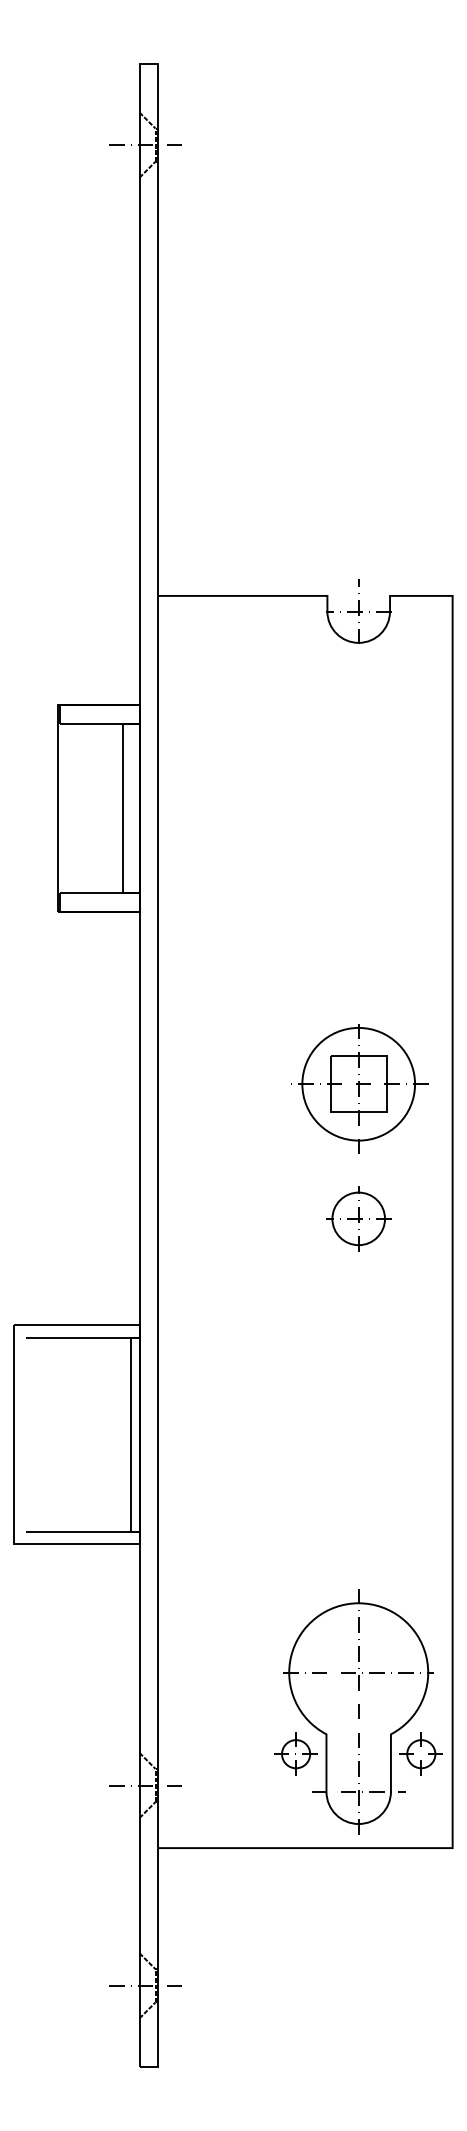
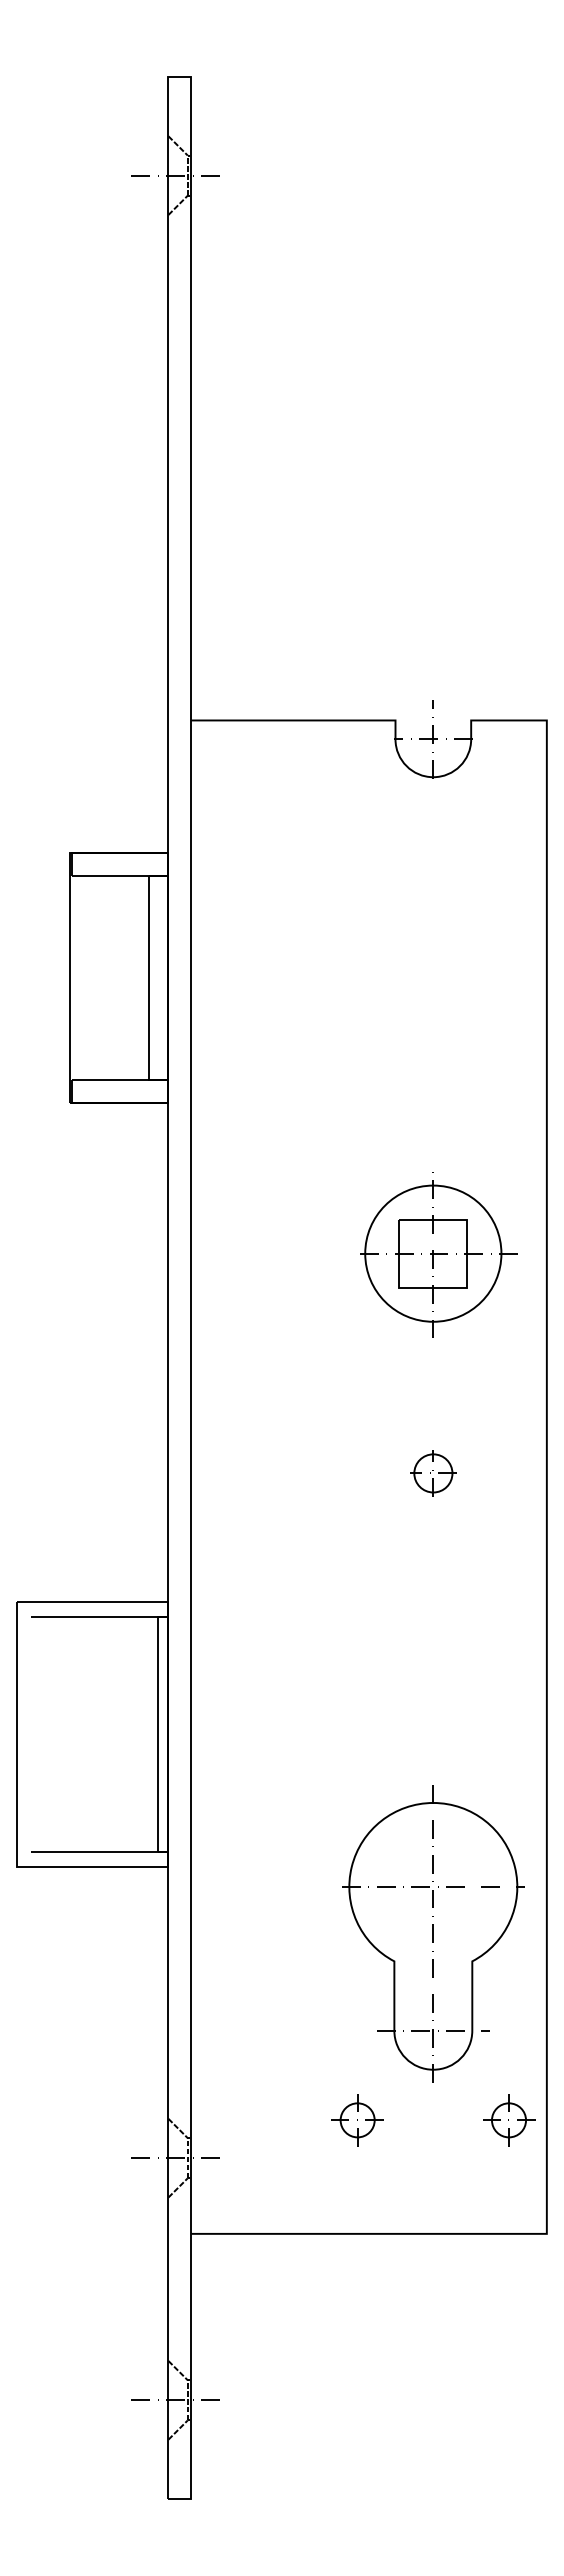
part: (362, 1084) -> (438, 1254), moved
part: (358, 1218) -> (433, 1473), size x0.6
part: (358, 1711) -> (433, 1933), moved

